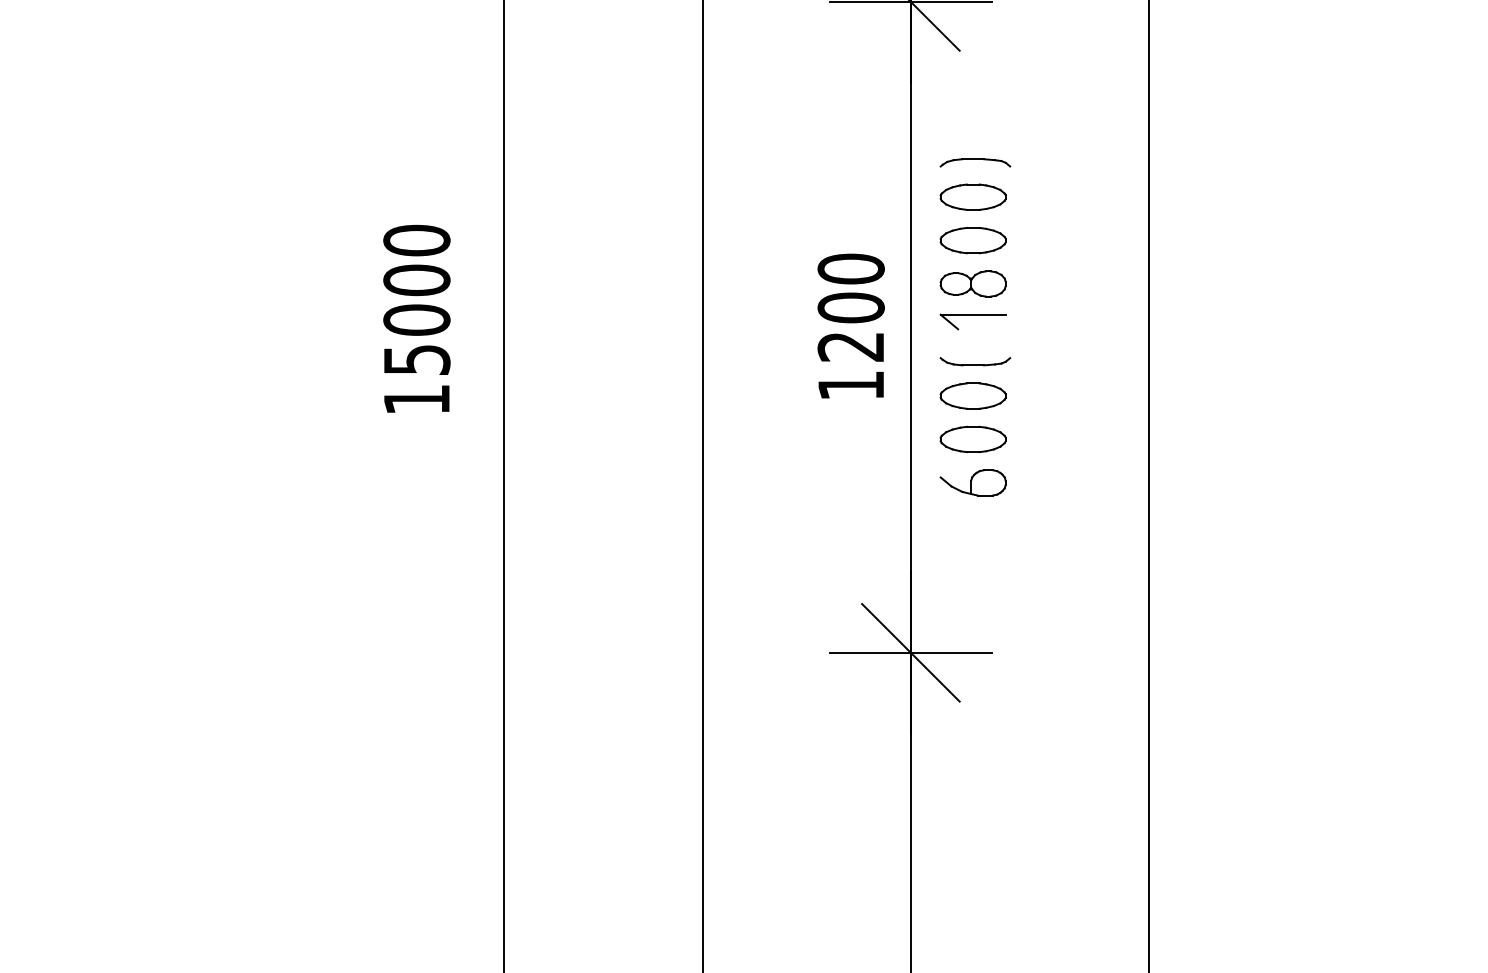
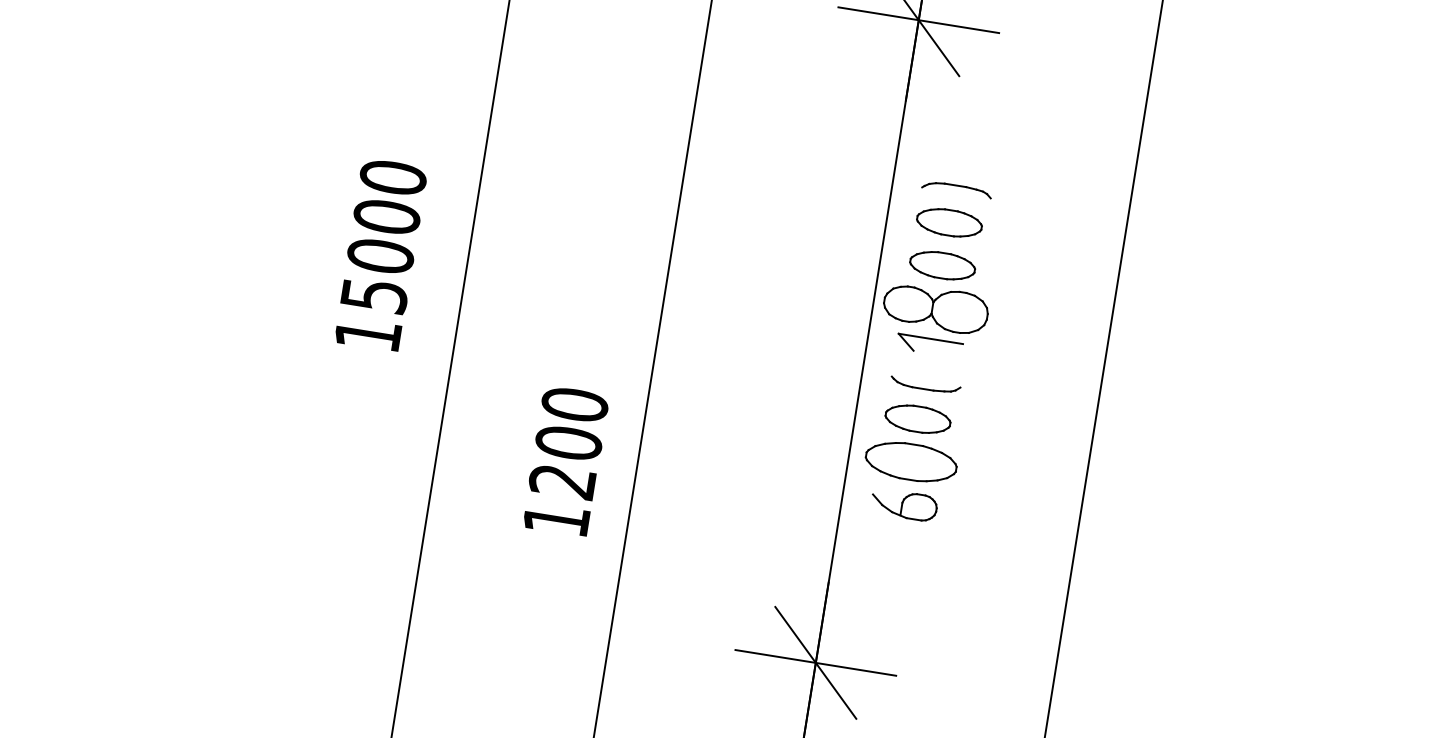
part: (972, 283) -> (935, 307), size x1.6
text: (850, 325) -> (565, 460), moved
part: (972, 439) -> (910, 461), size x1.4

